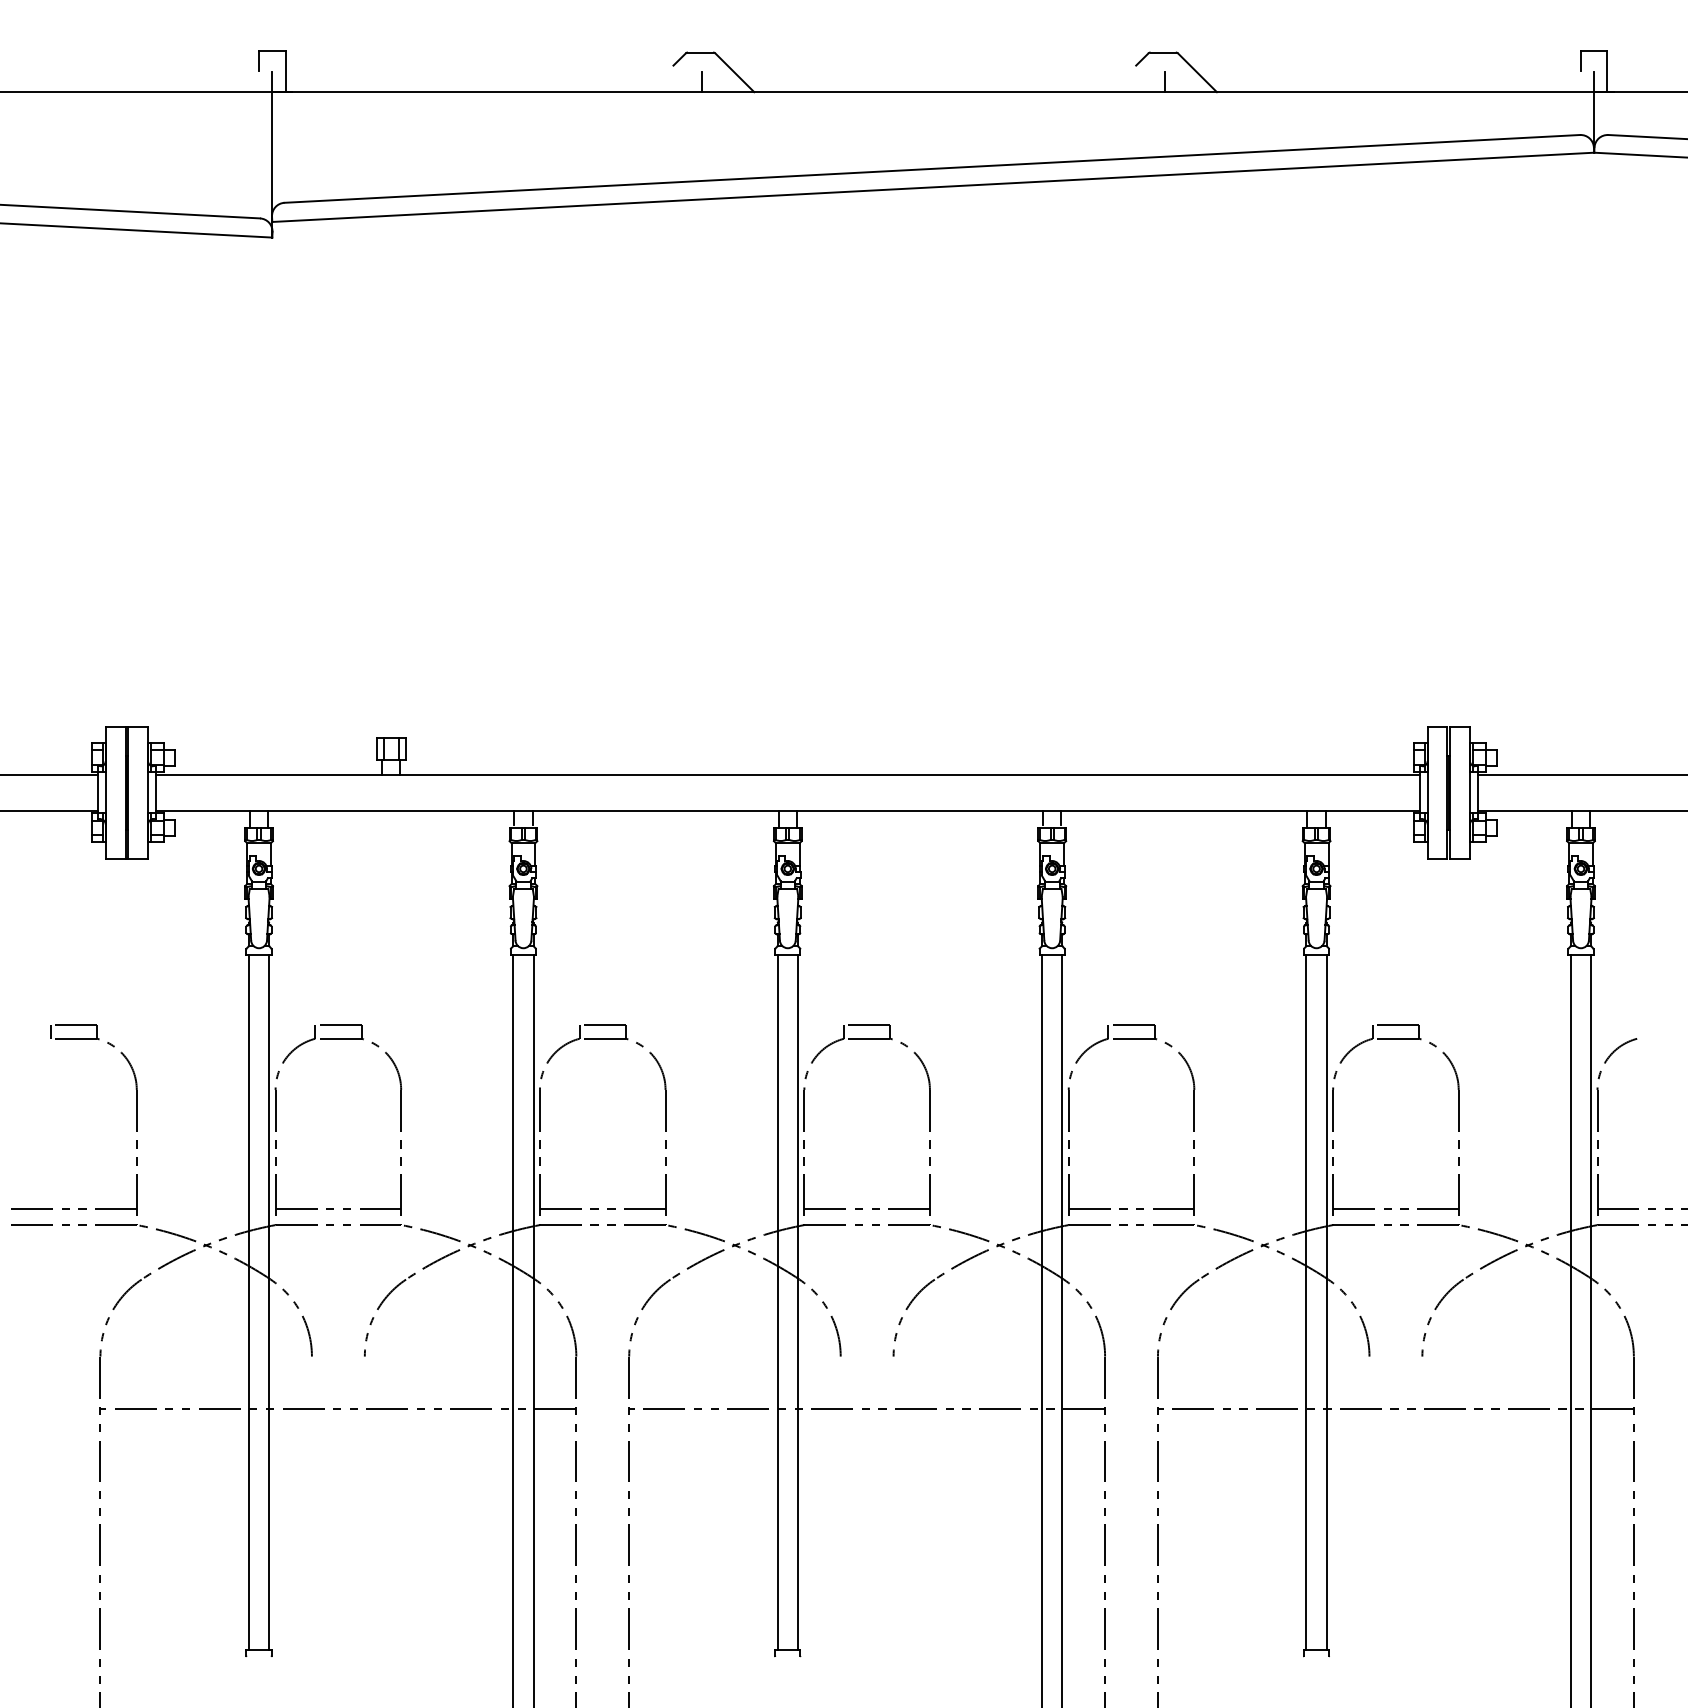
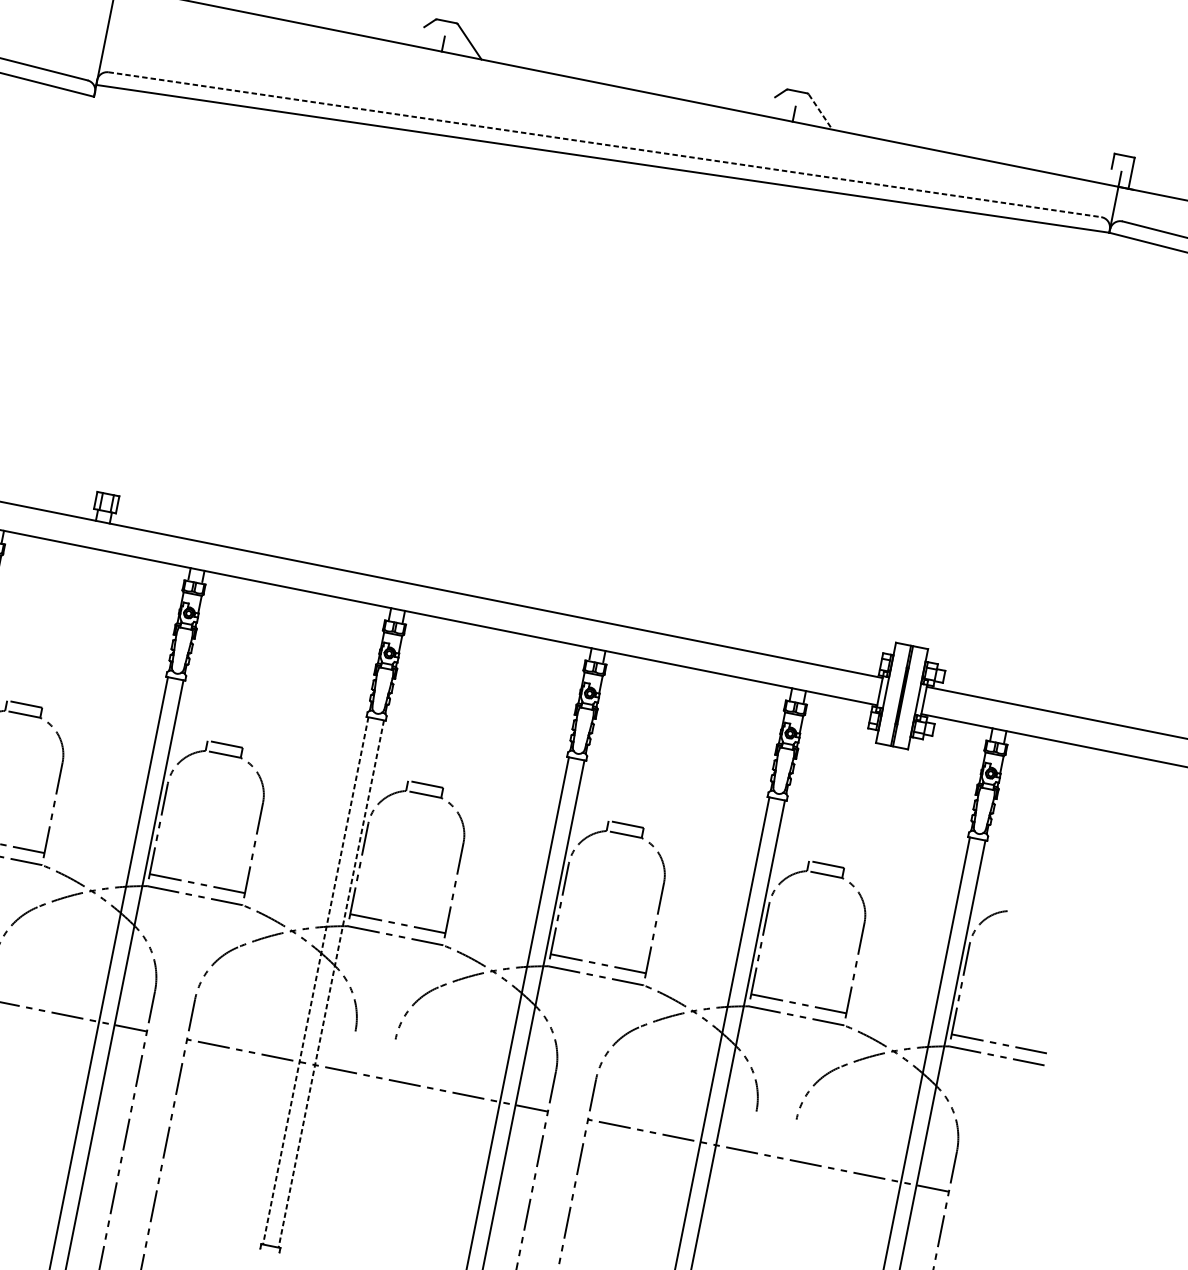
line: (1197, 73) -> (820, 112), solid -> dashed
line: (932, 168) -> (605, 144), solid -> dashed
line: (777, 1302) -> (315, 980), solid -> dashed
line: (798, 1302) -> (331, 984), solid -> dashed

